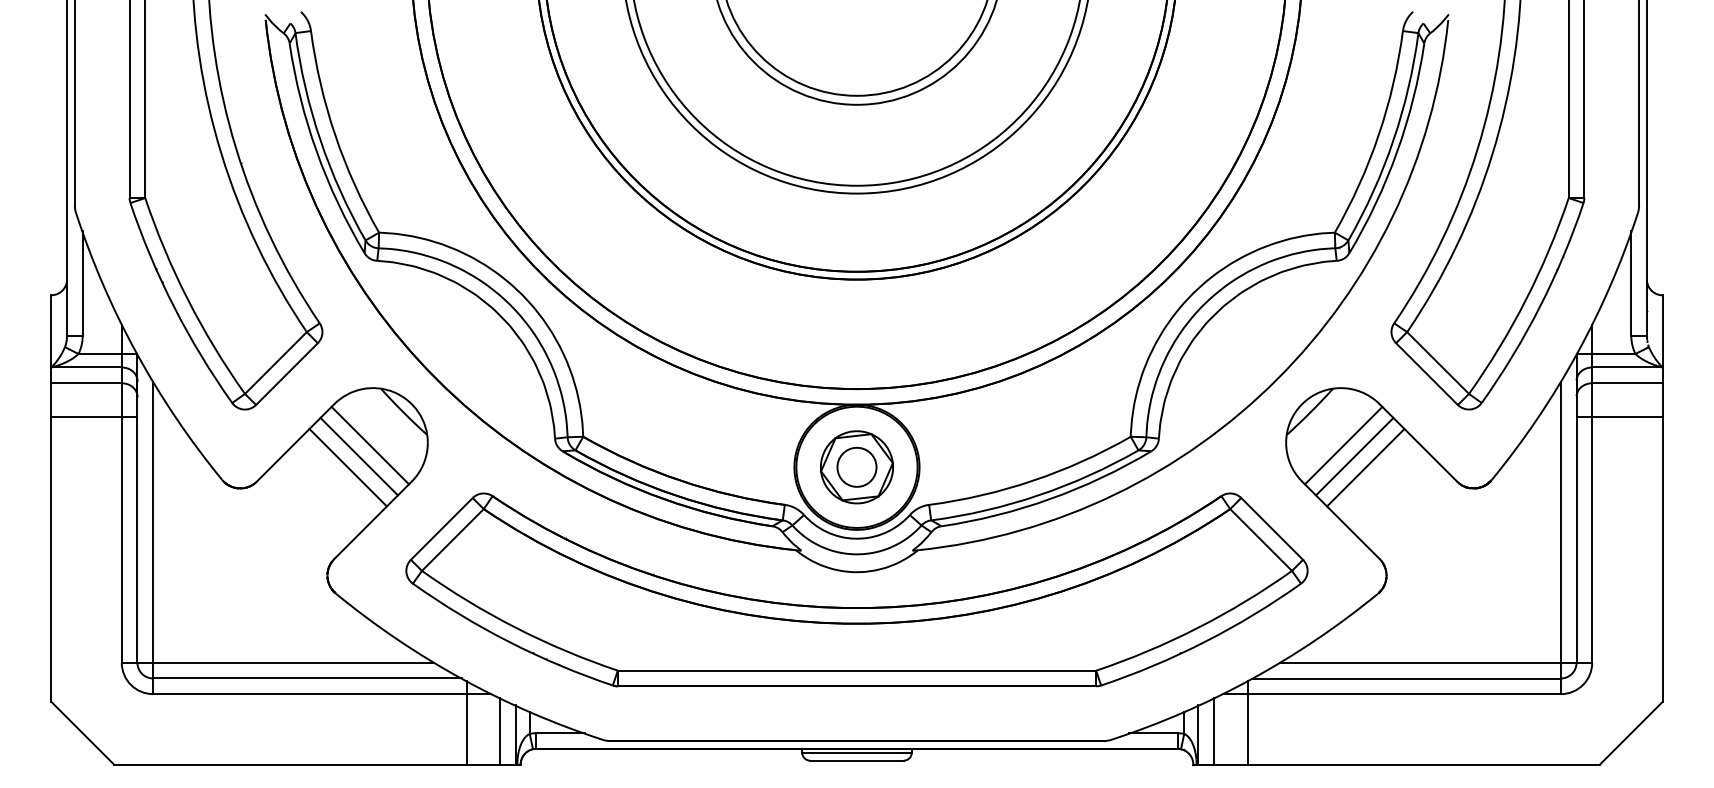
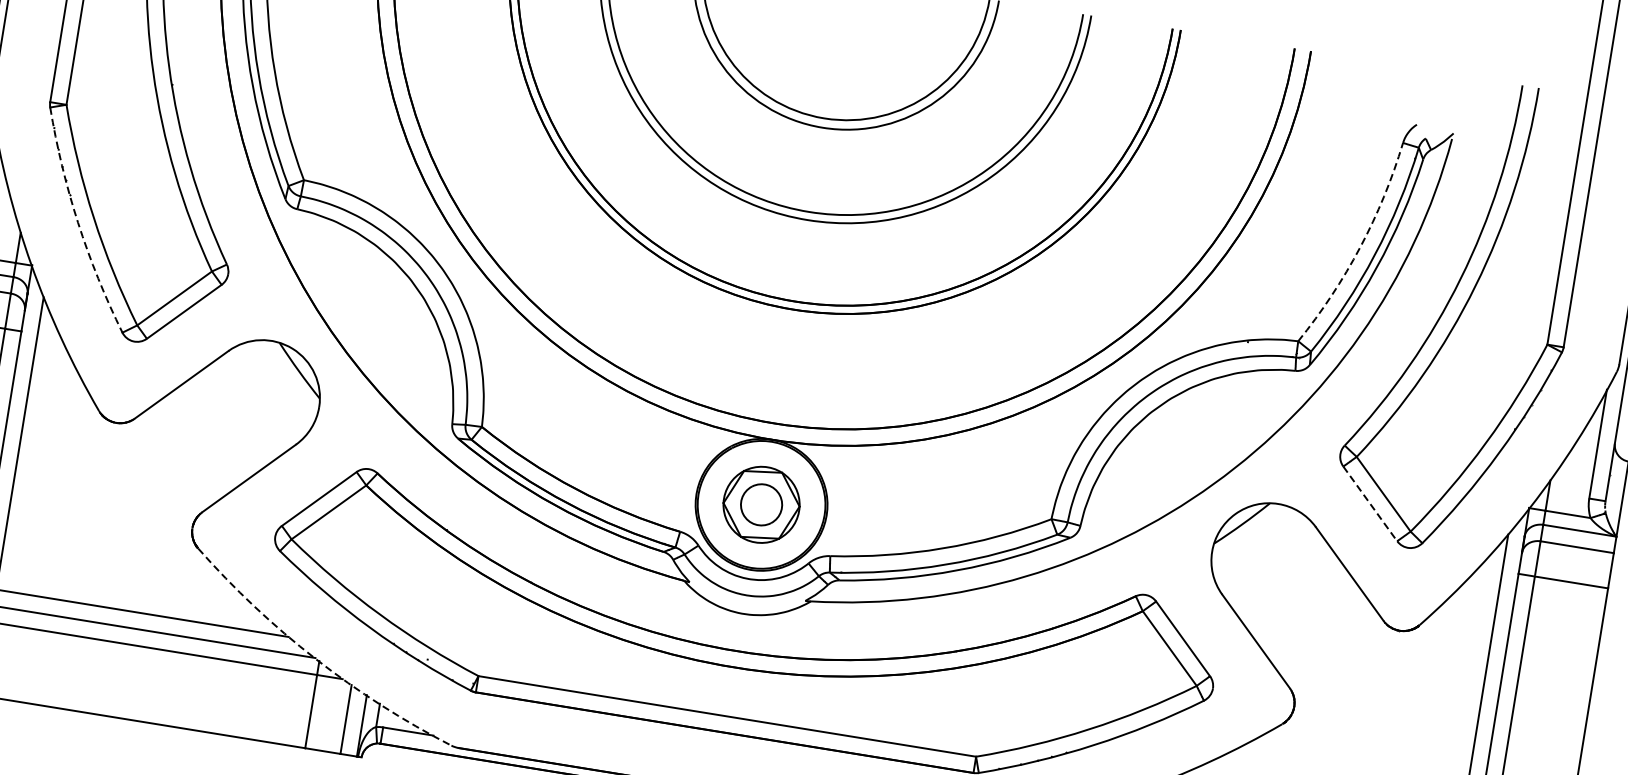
arc: (1378, 135) -> (1360, 247), solid -> dashed
arc: (174, 306) -> (78, 222), solid -> dashed
line: (1427, 374) -> (1370, 504), solid -> dashed
line: (370, 445) -> (259, 400), removed
line: (1343, 445) -> (1271, 564), removed
line: (358, 456) -> (244, 409), removed
line: (1354, 456) -> (1280, 577), removed
line: (347, 467) -> (231, 419), removed
line: (1365, 467) -> (1290, 590), removed
arc: (462, 679) -> (315, 659), solid -> dashed

